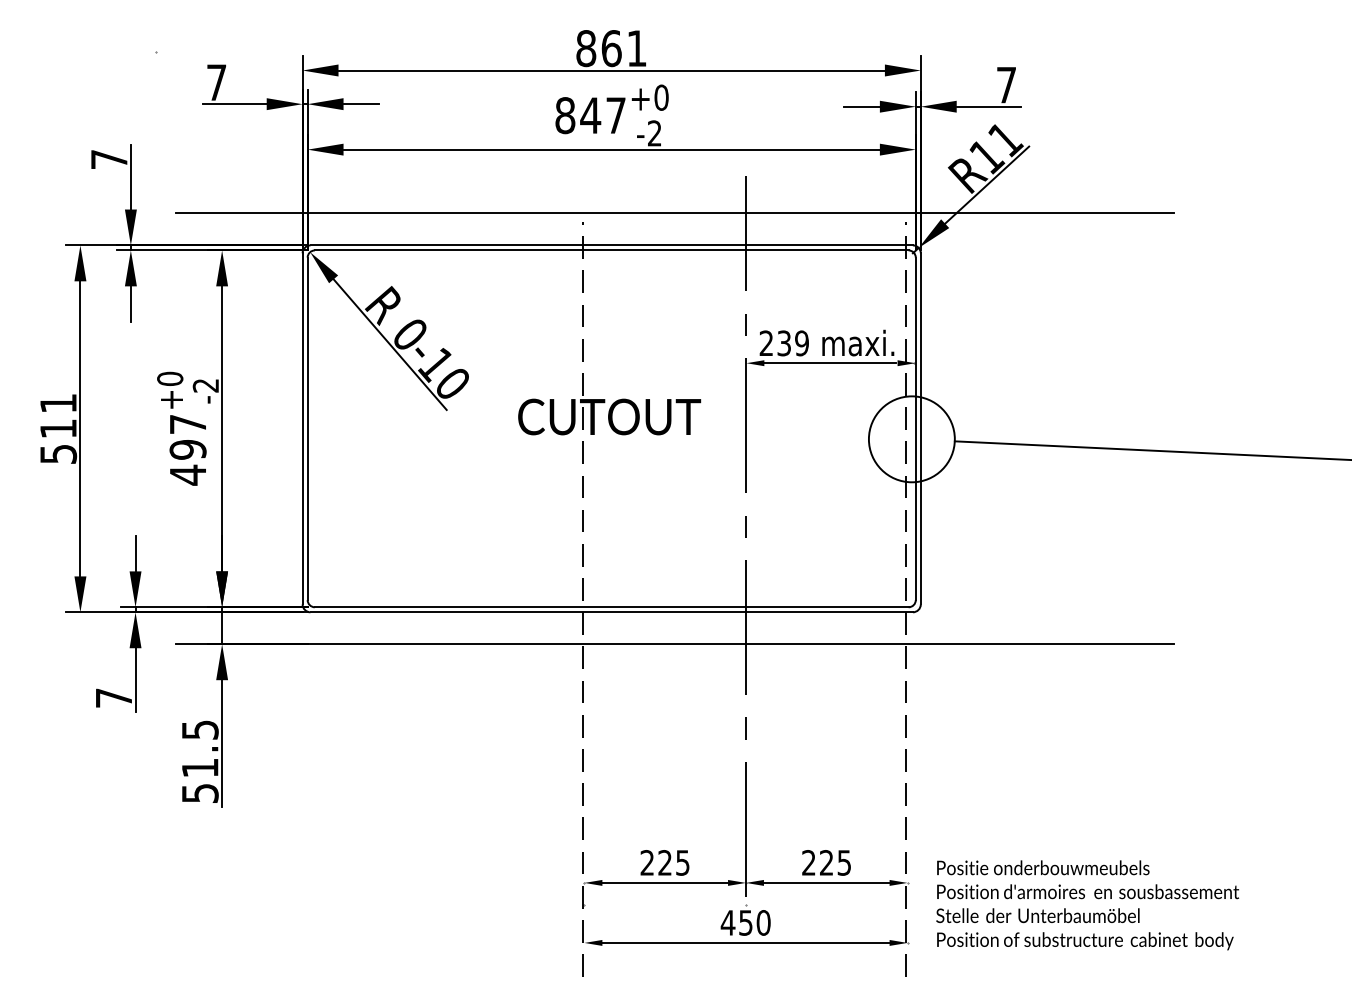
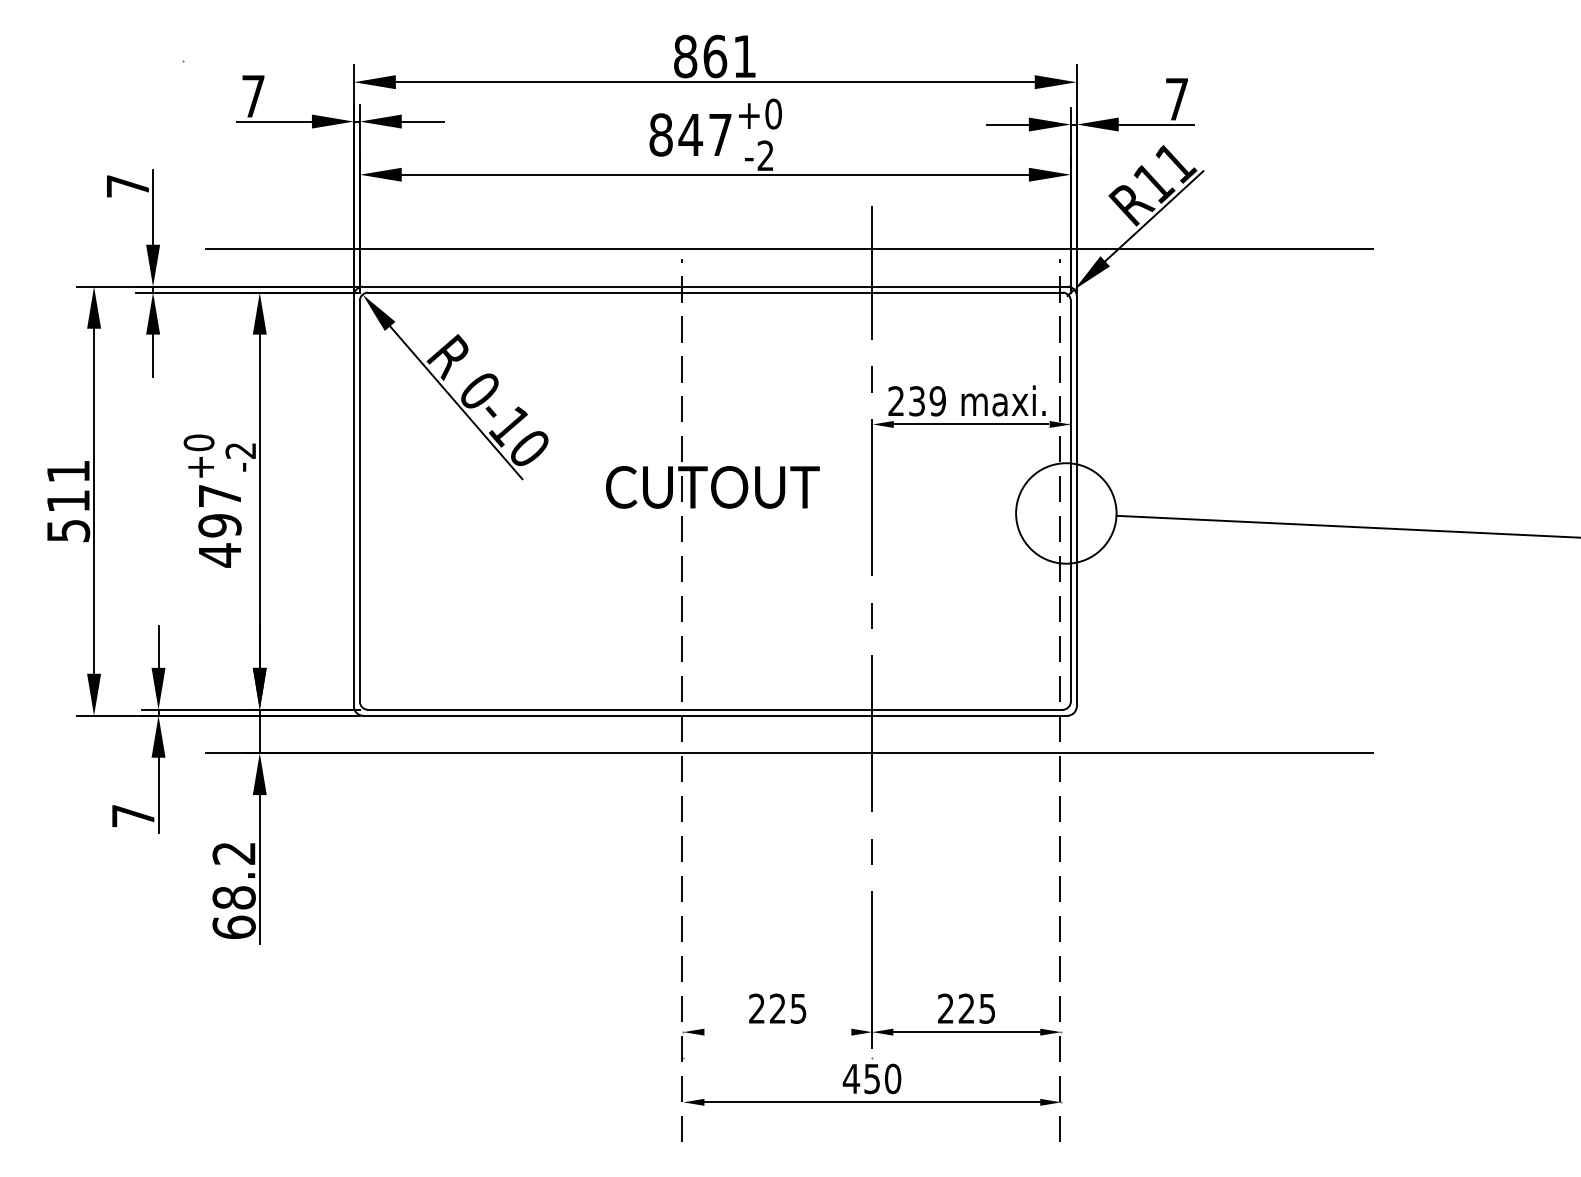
text: (199, 761) -> (233, 890), 51.5 -> 68.2
line: (665, 882) -> (778, 1031), removed
part: (1089, 912) -> (1274, 1066), removed

